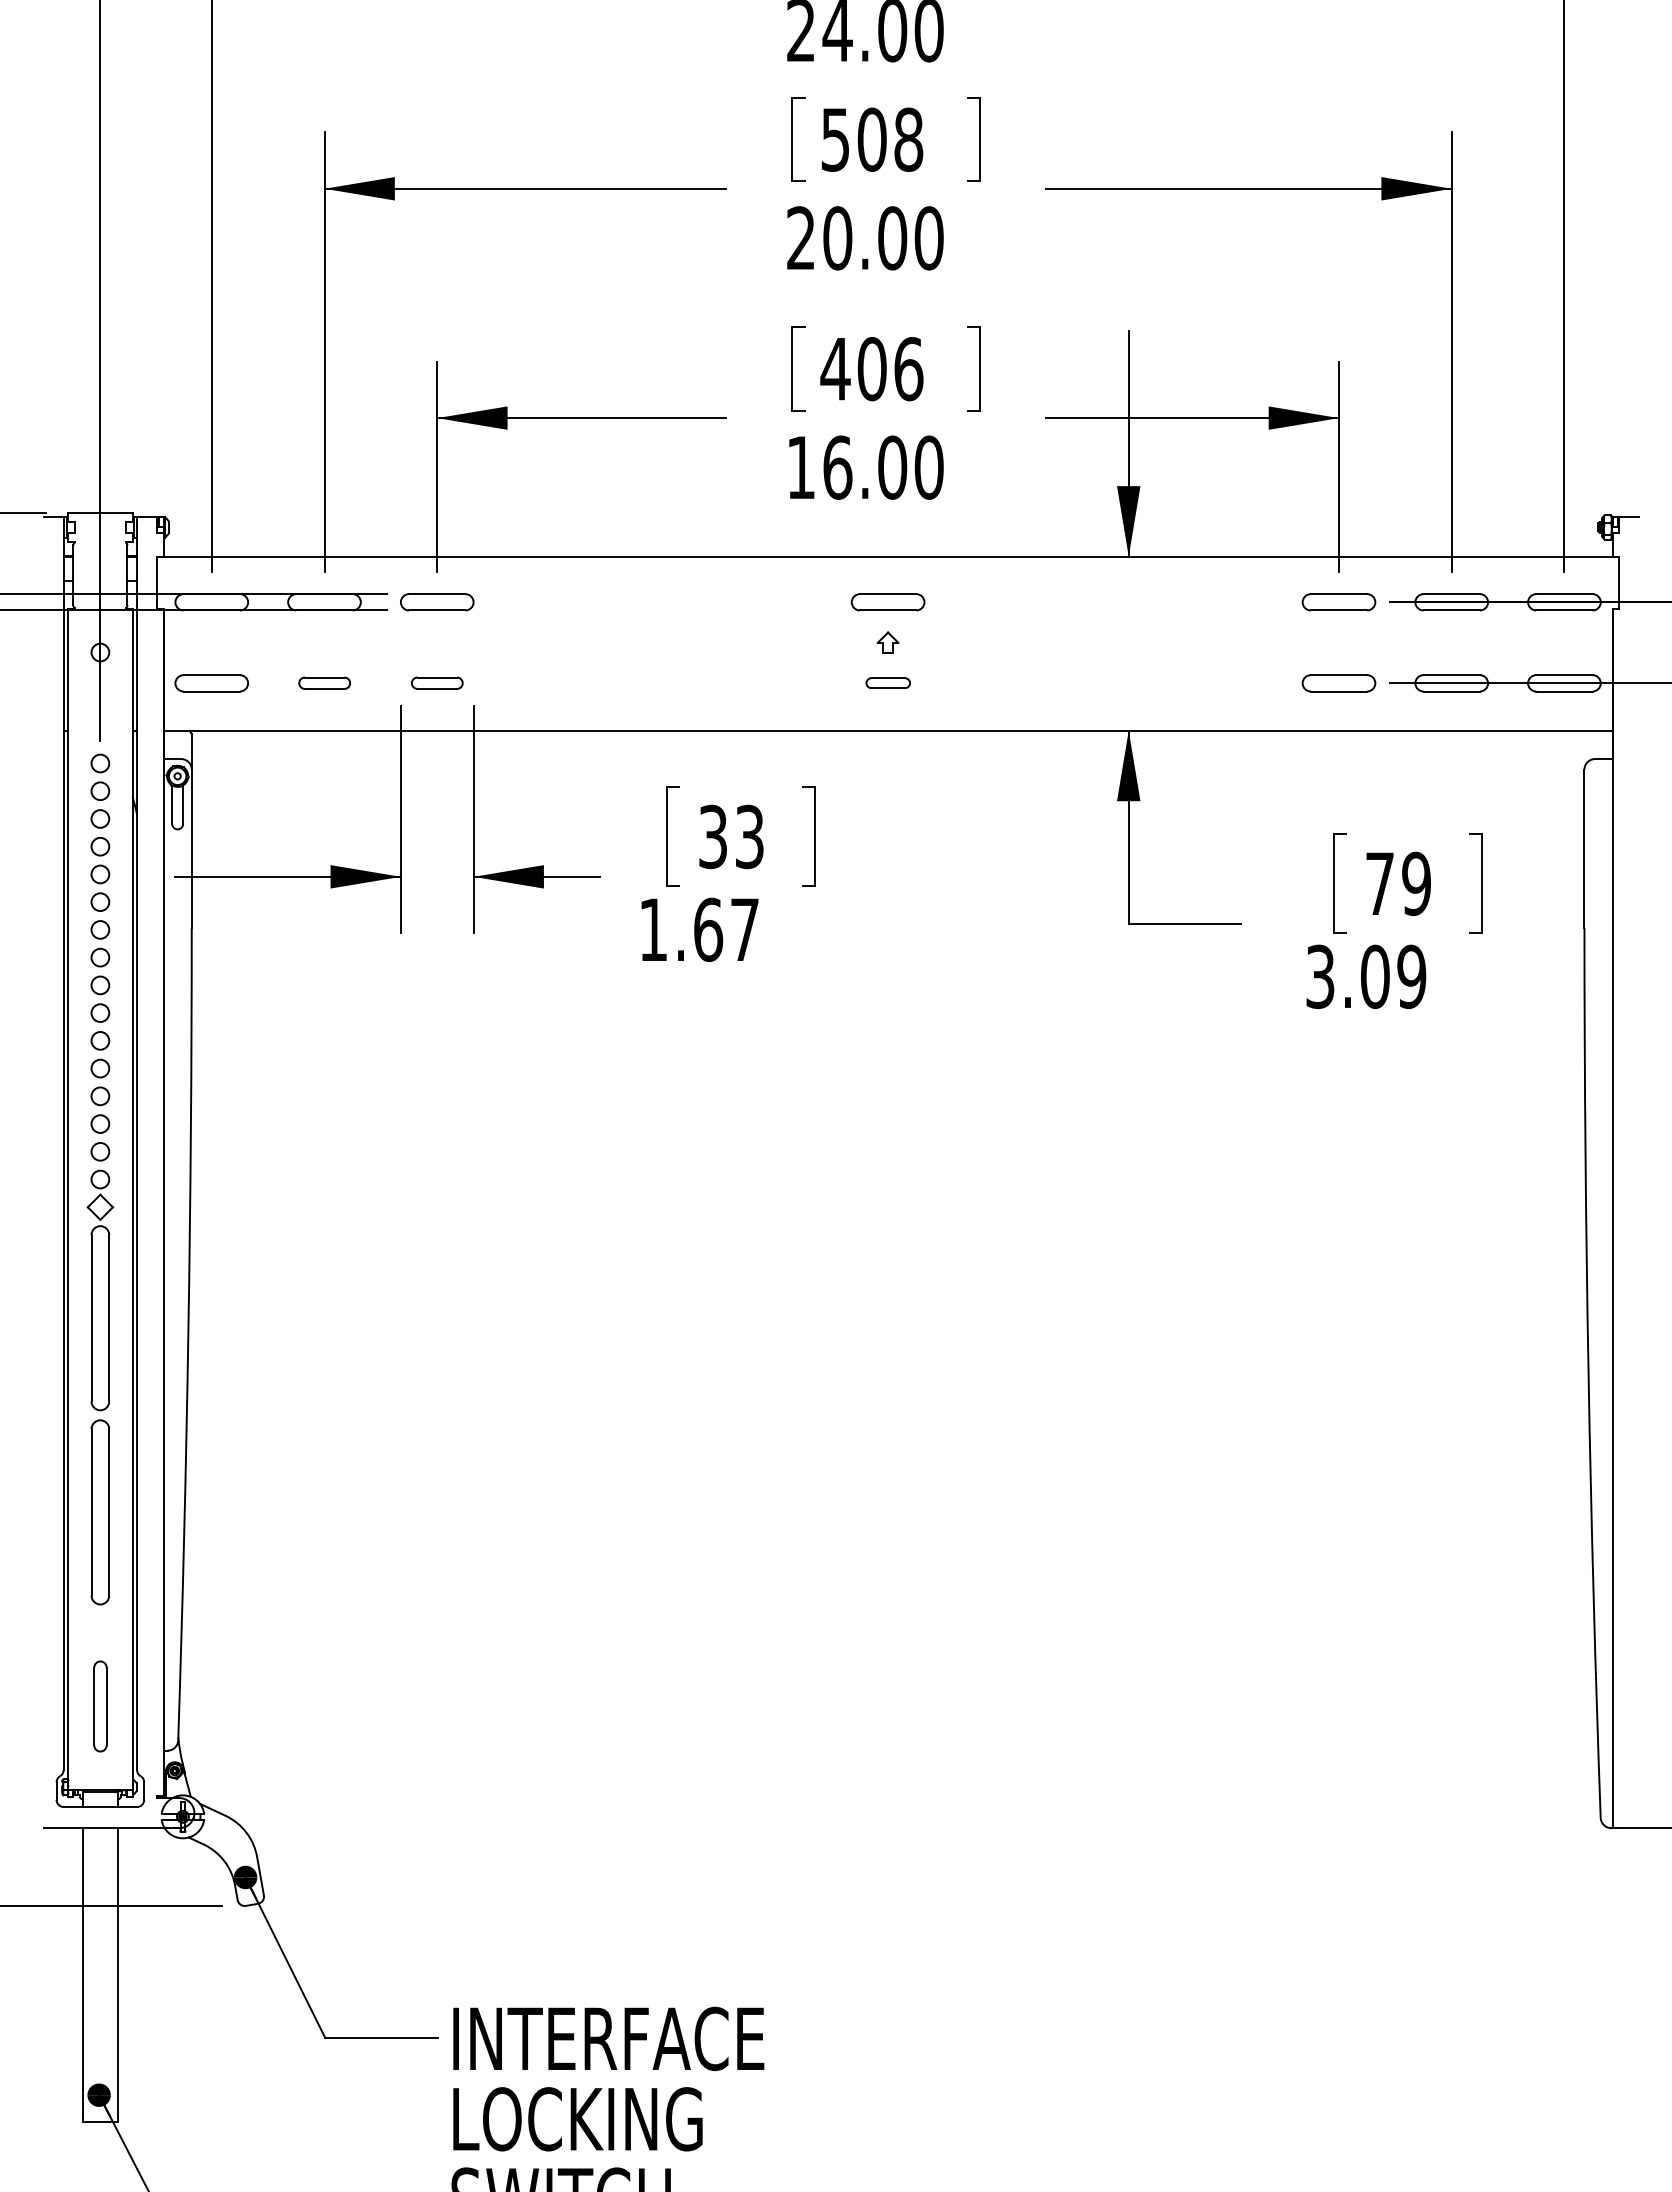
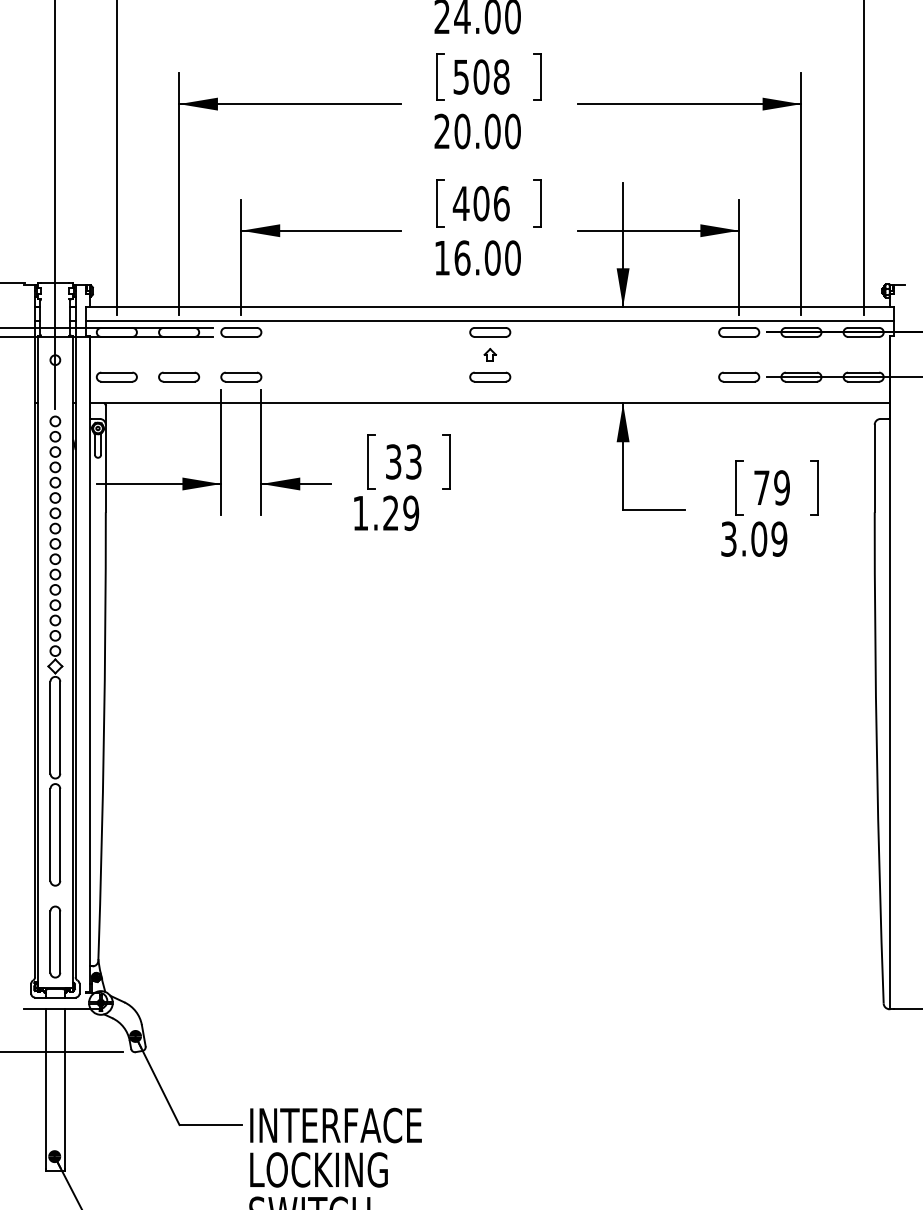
line: (888, 580) -> (490, 320), added
part: (325, 682) -> (179, 376), size x1.43
part: (437, 682) -> (241, 376), size x1.43
part: (888, 682) -> (490, 376), size x1.67
text: (727, 928) -> (401, 512), 1.67 -> 1.29
part: (100, 1705) -> (55, 941), size x1.43

